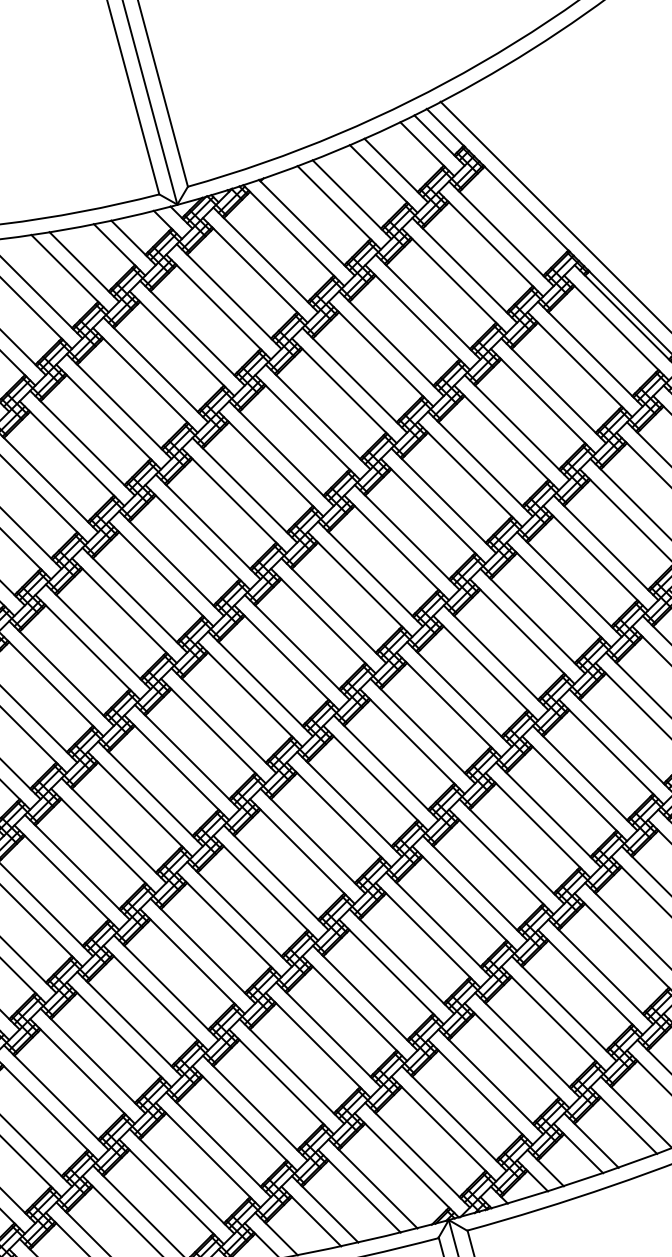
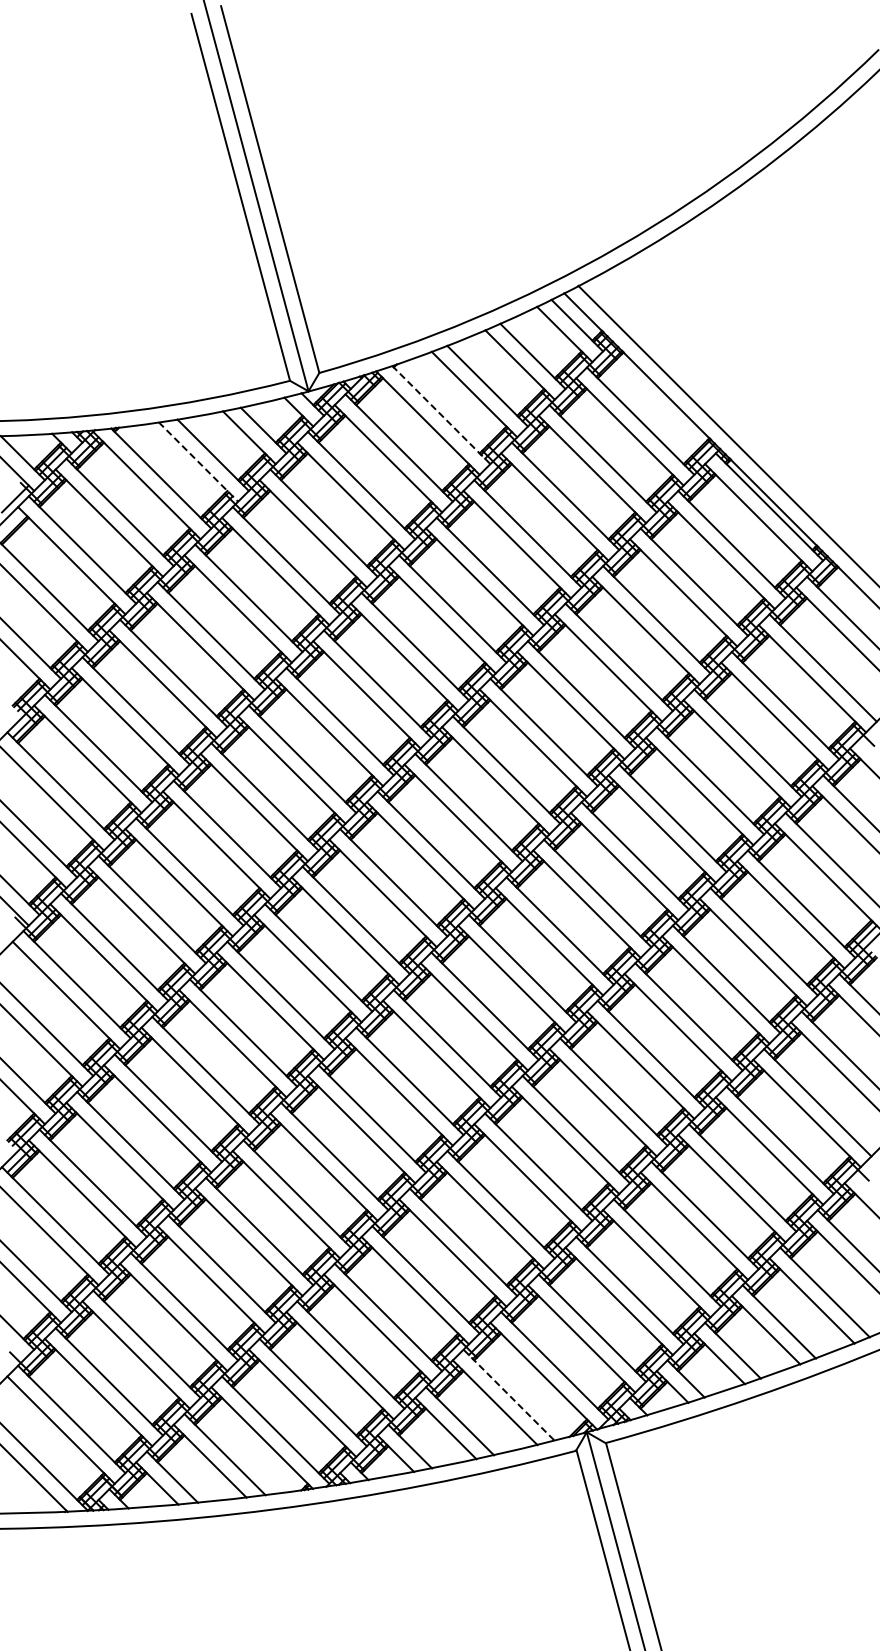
line: (306, 227) -> (440, 414), solid -> dashed
line: (70, 274) -> (198, 462), solid -> dashed
line: (373, 1184) -> (509, 1395), solid -> dashed

